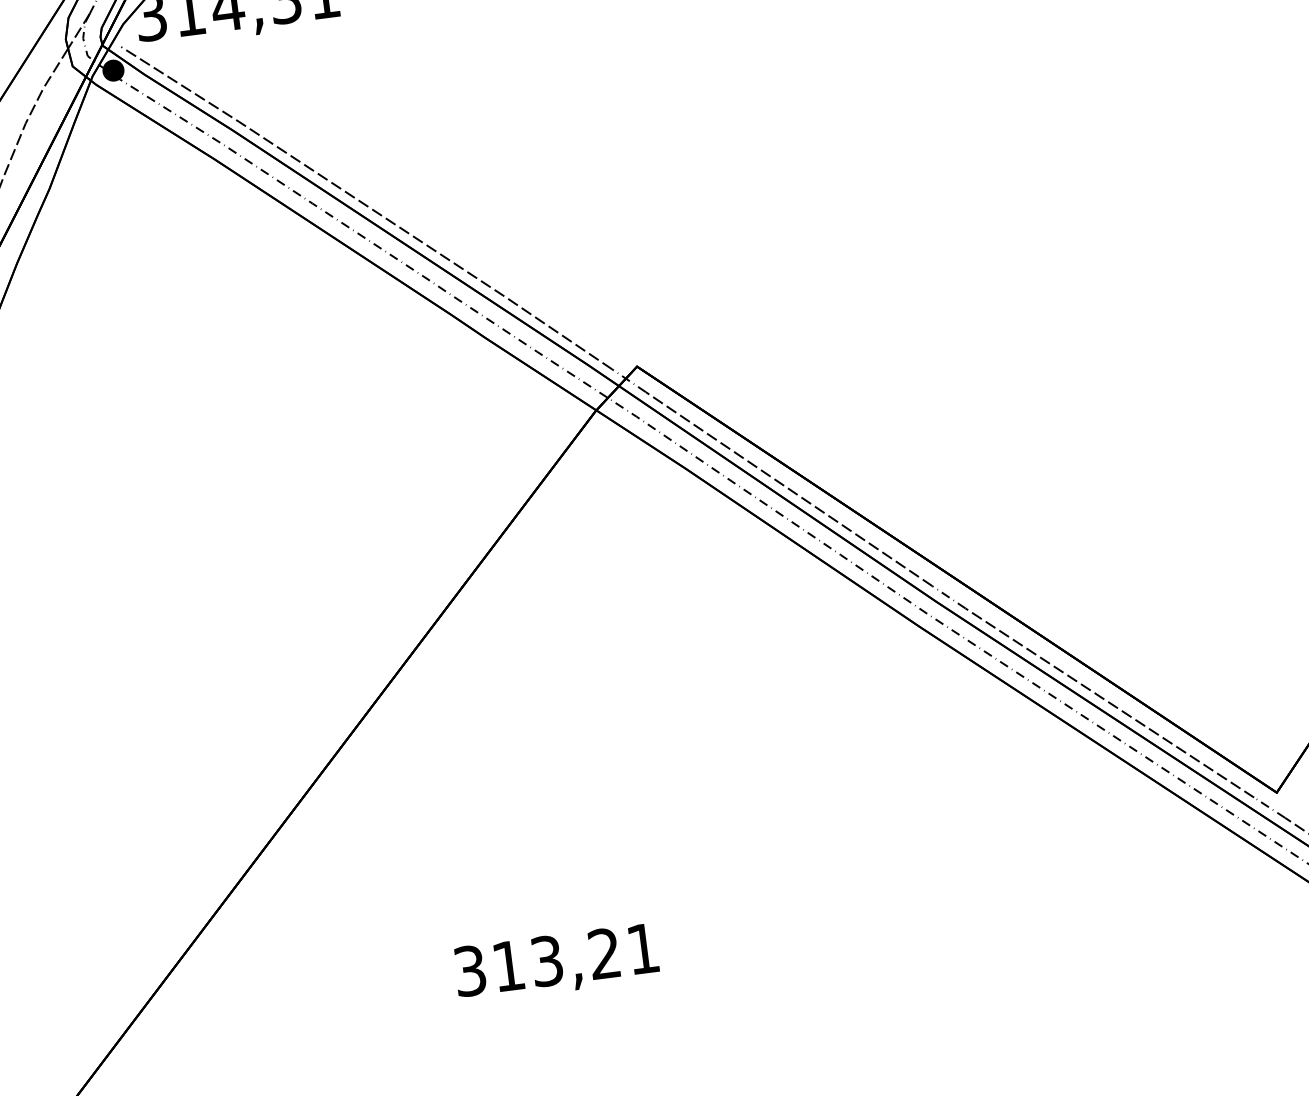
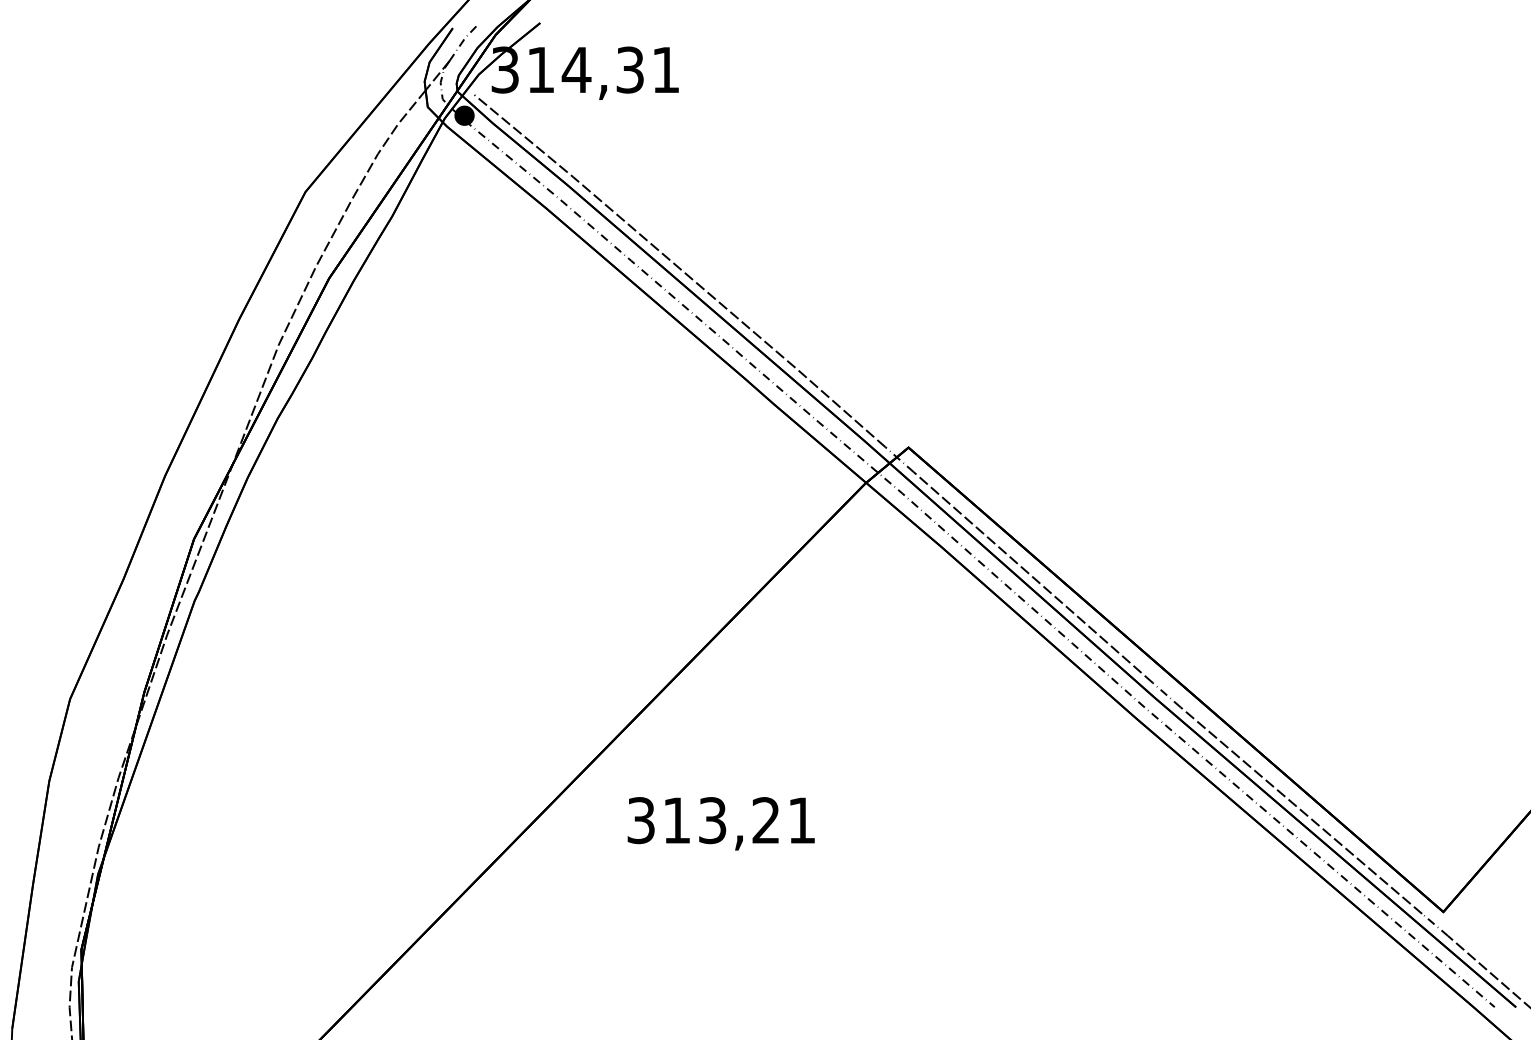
text: (555, 963) -> (720, 823), moved

